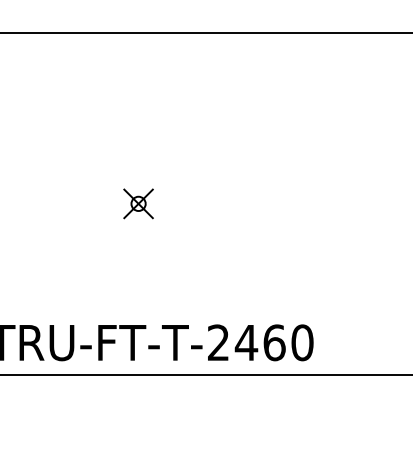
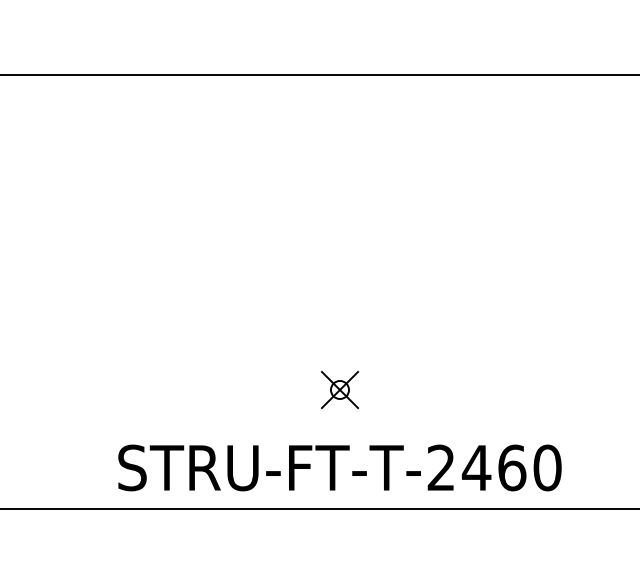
part: (138, 203) -> (339, 389), moved

